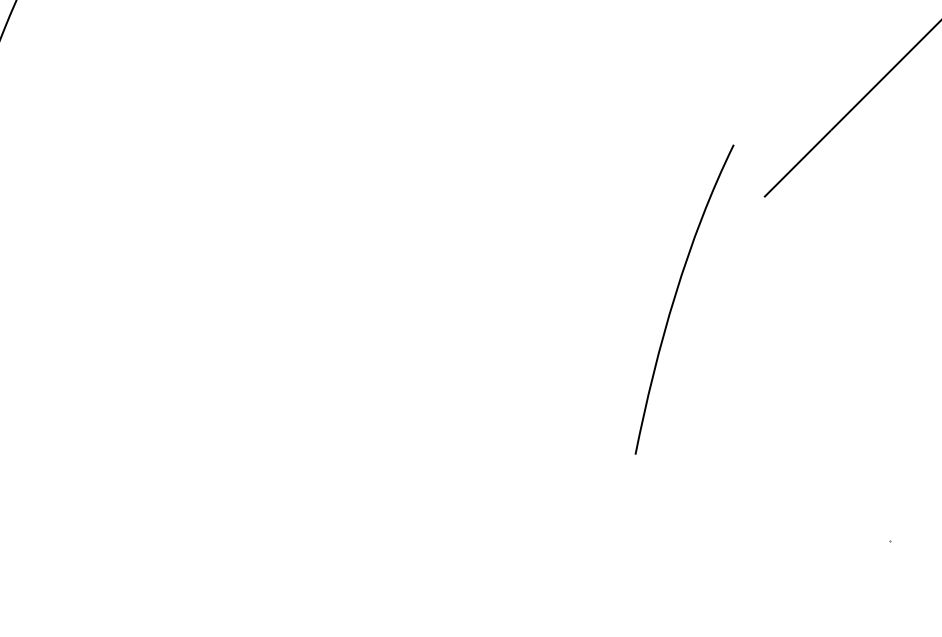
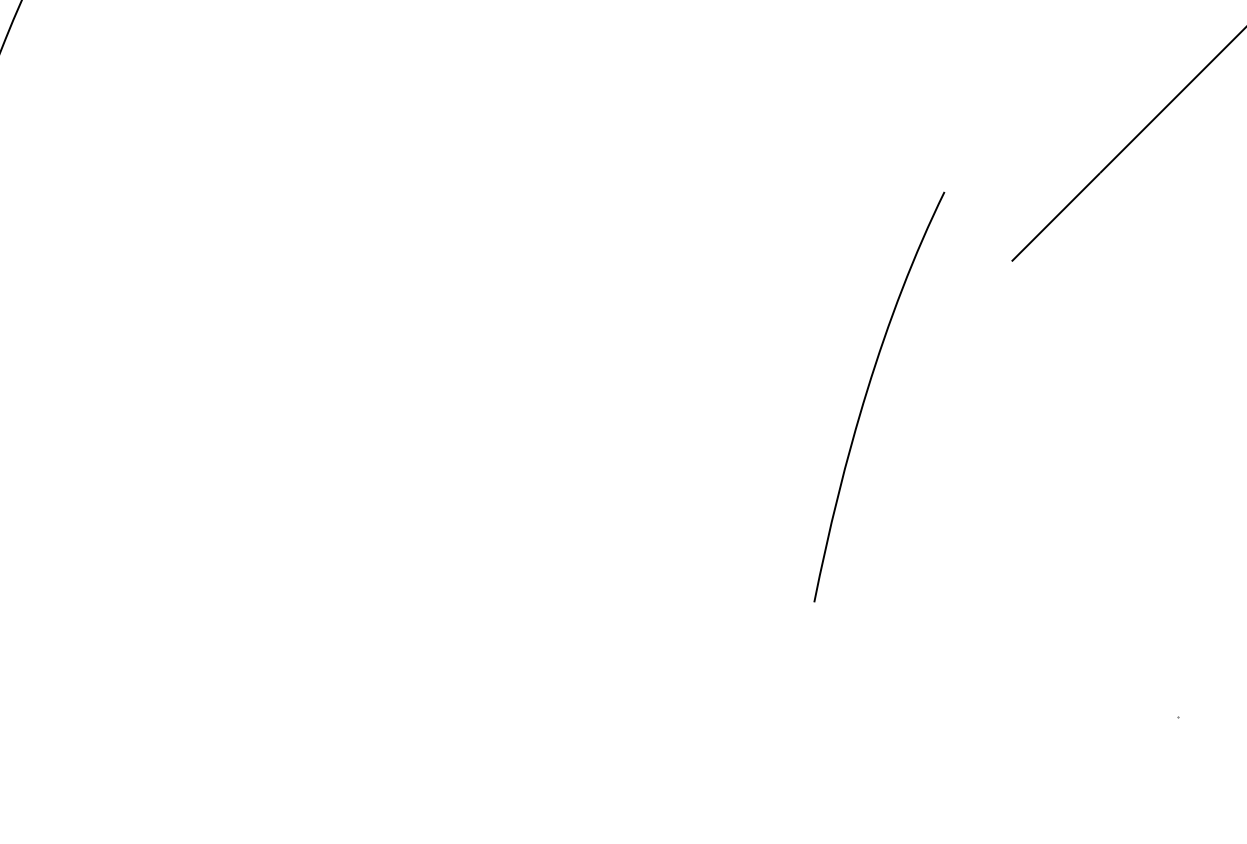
curve: (675, 296) -> (867, 393), moved

